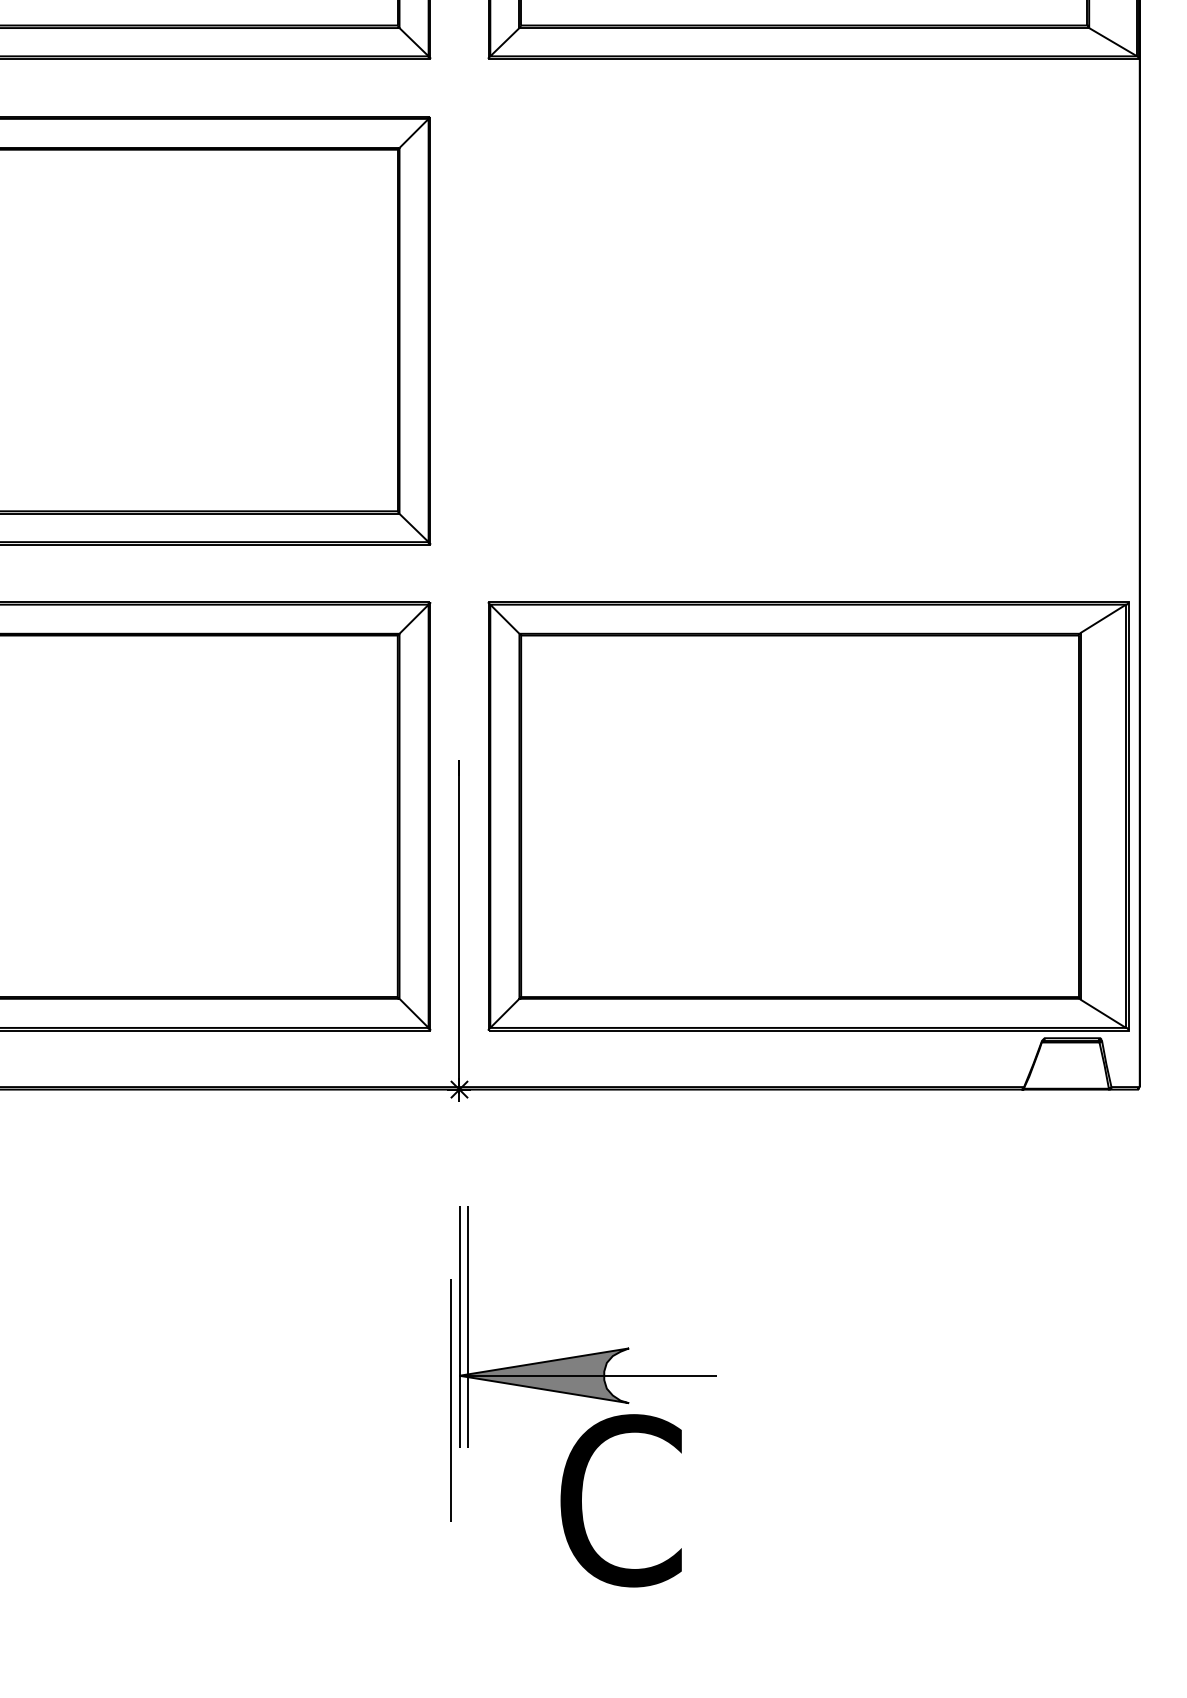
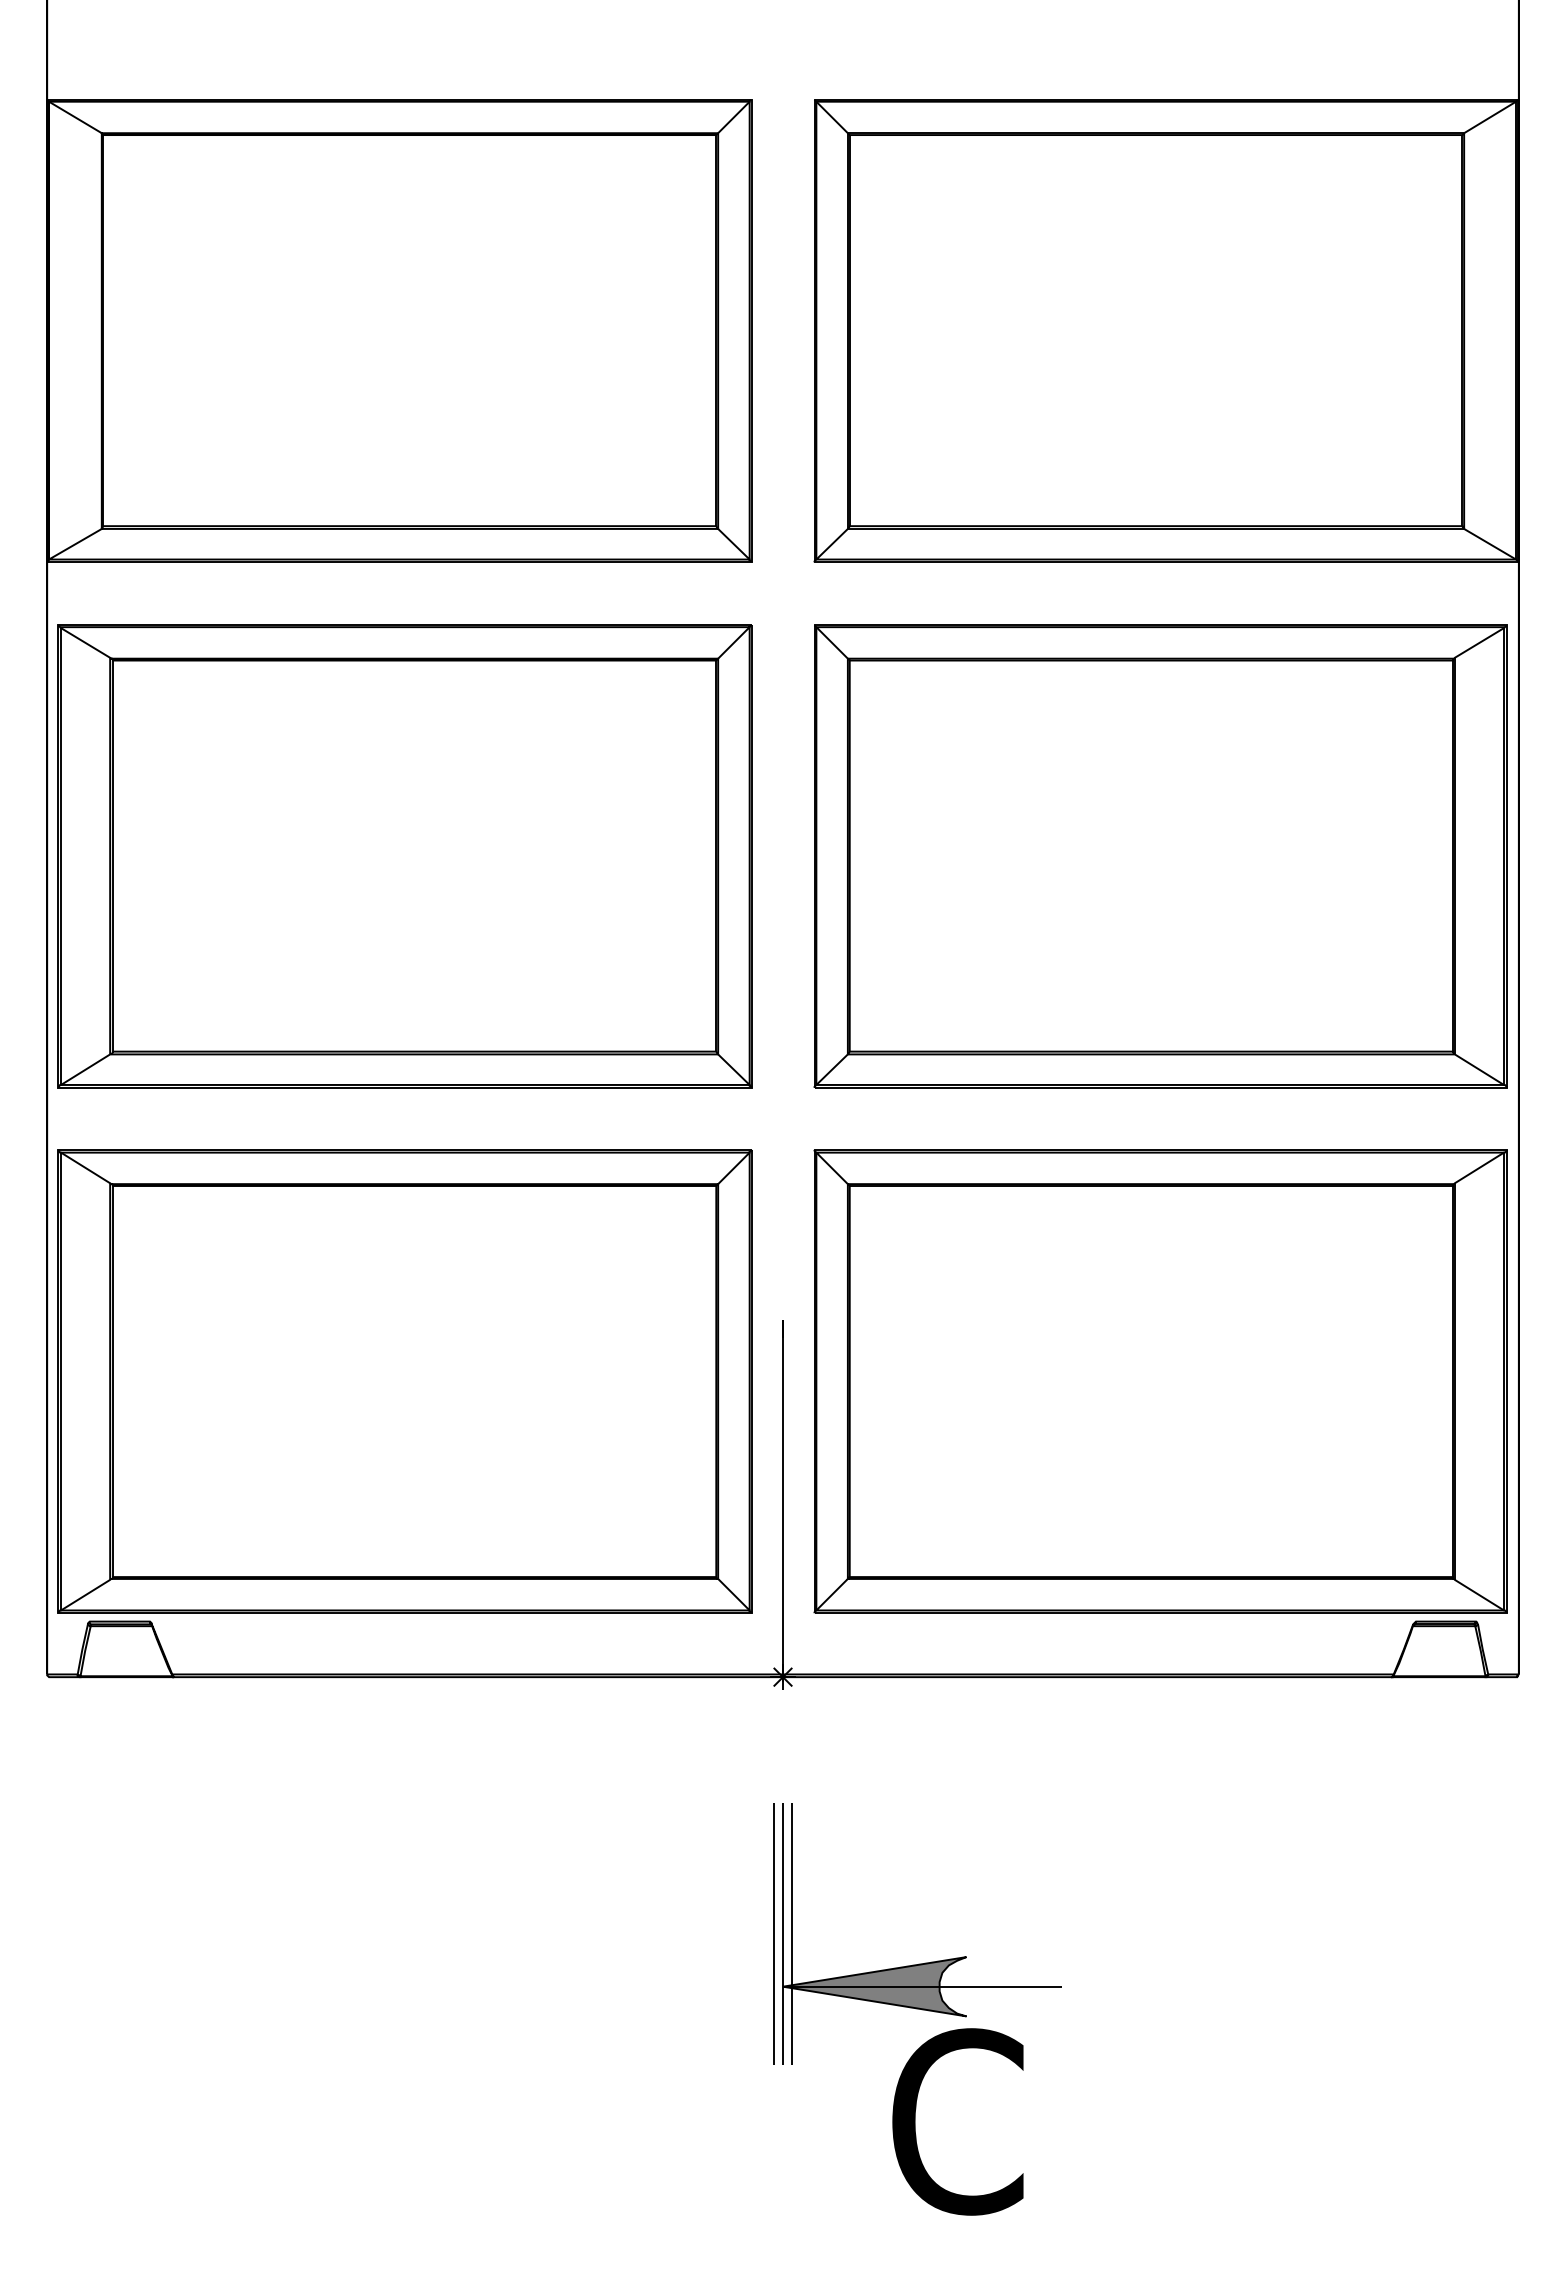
part: (808, 330) -> (1160, 856), added
line: (450, 1400) -> (773, 1933), moved

